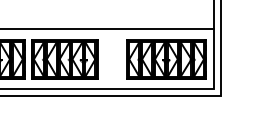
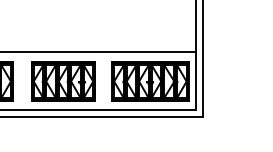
part: (64, 59) -> (63, 81), moved

